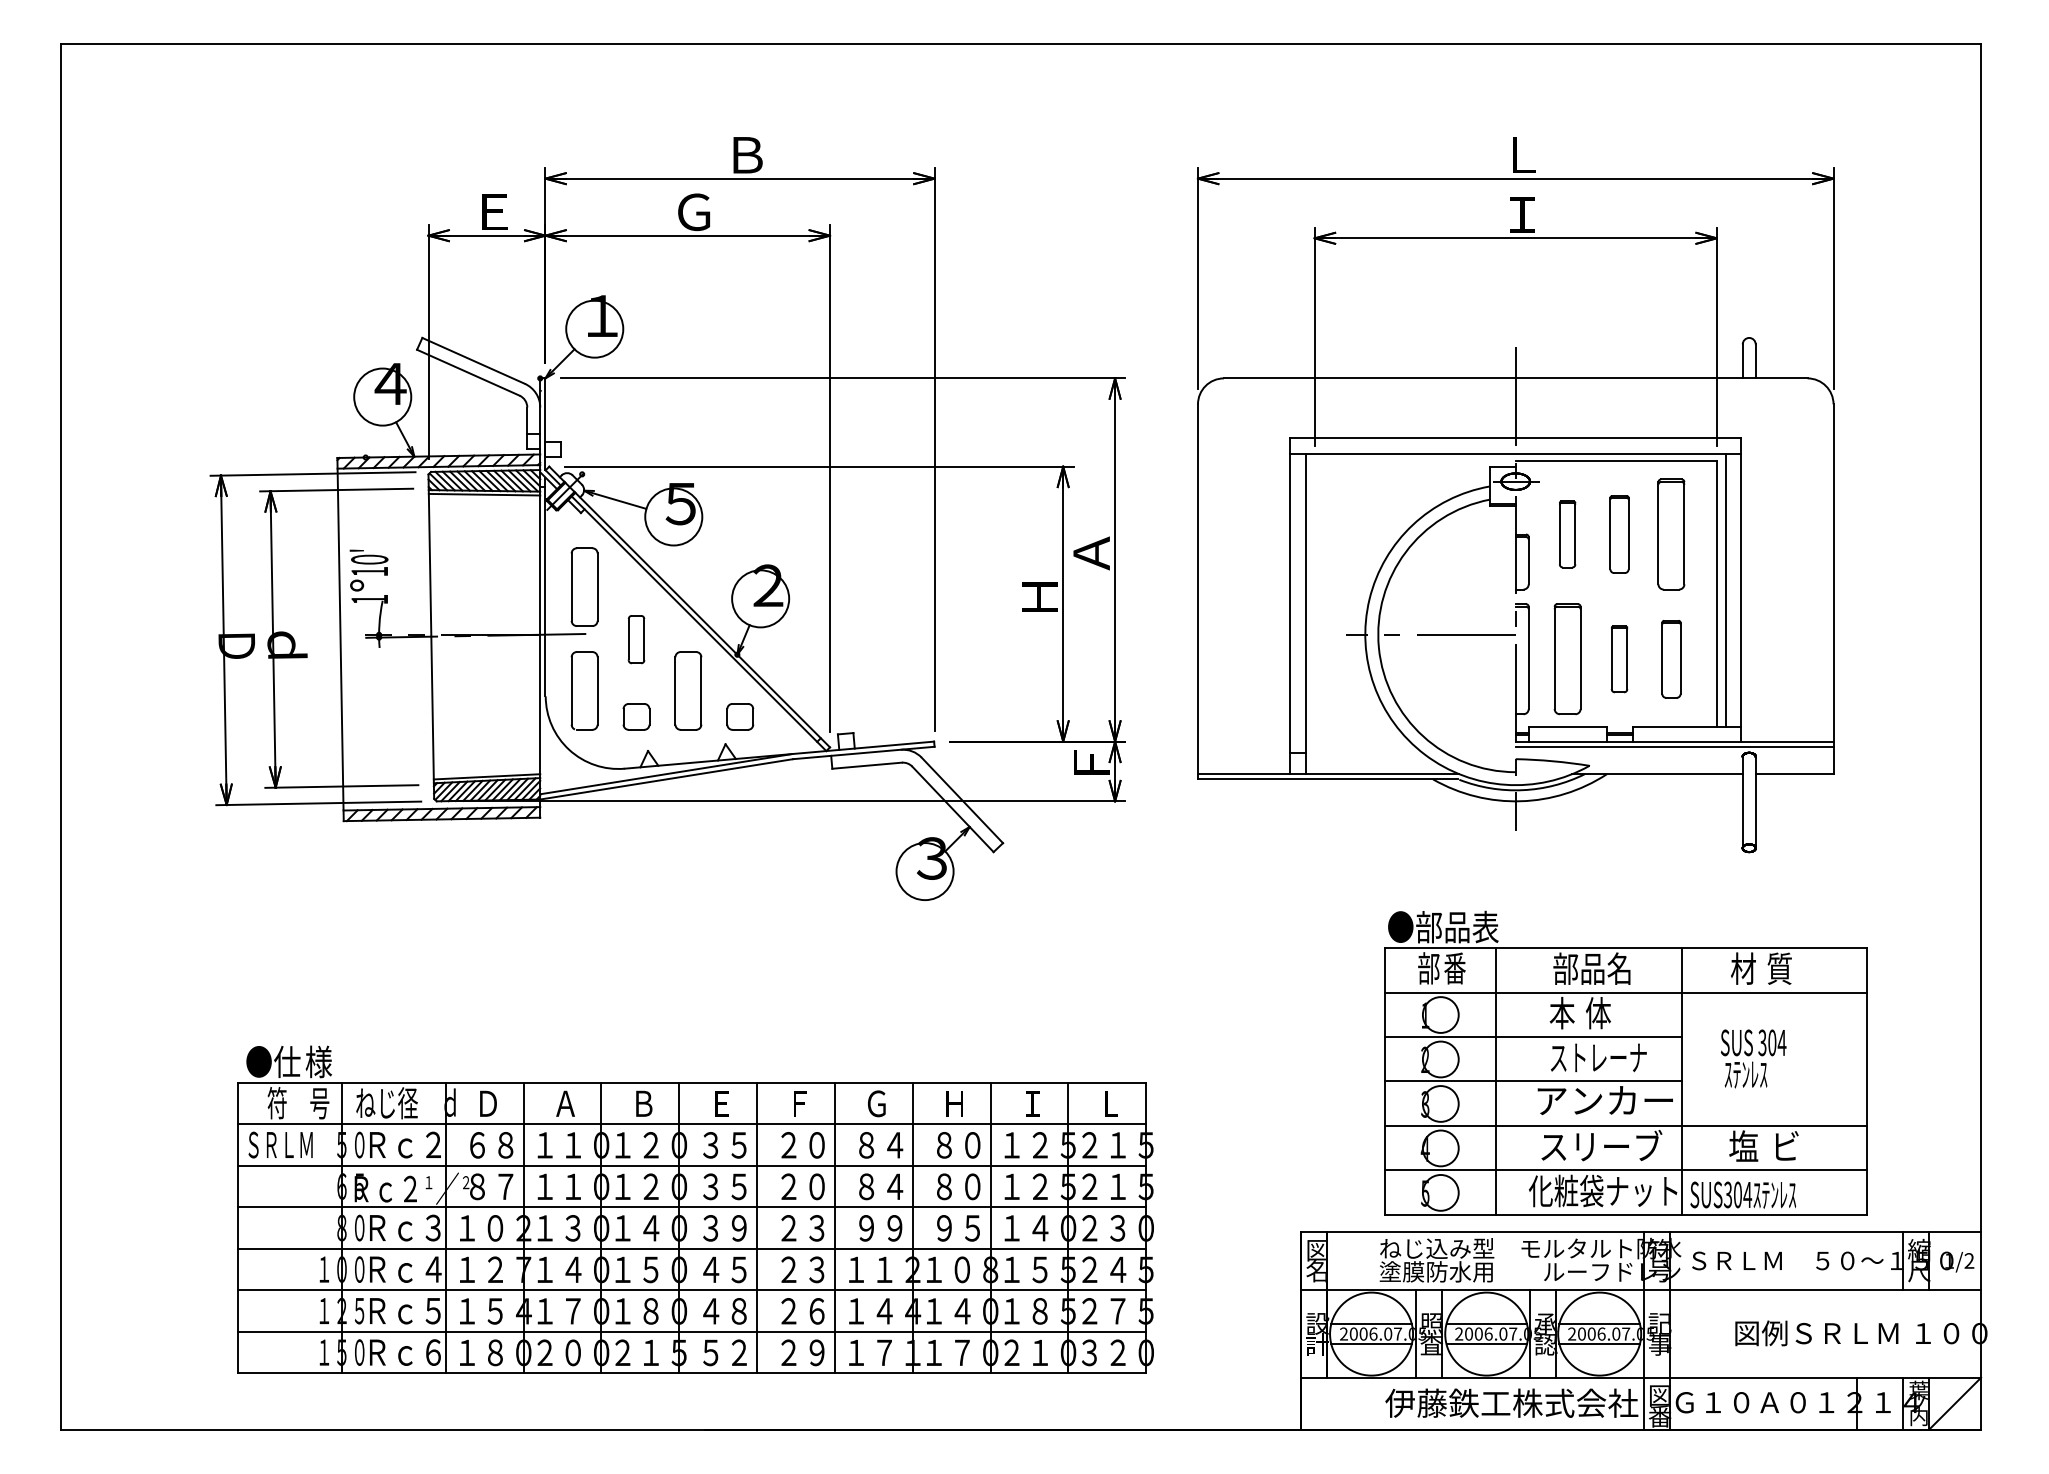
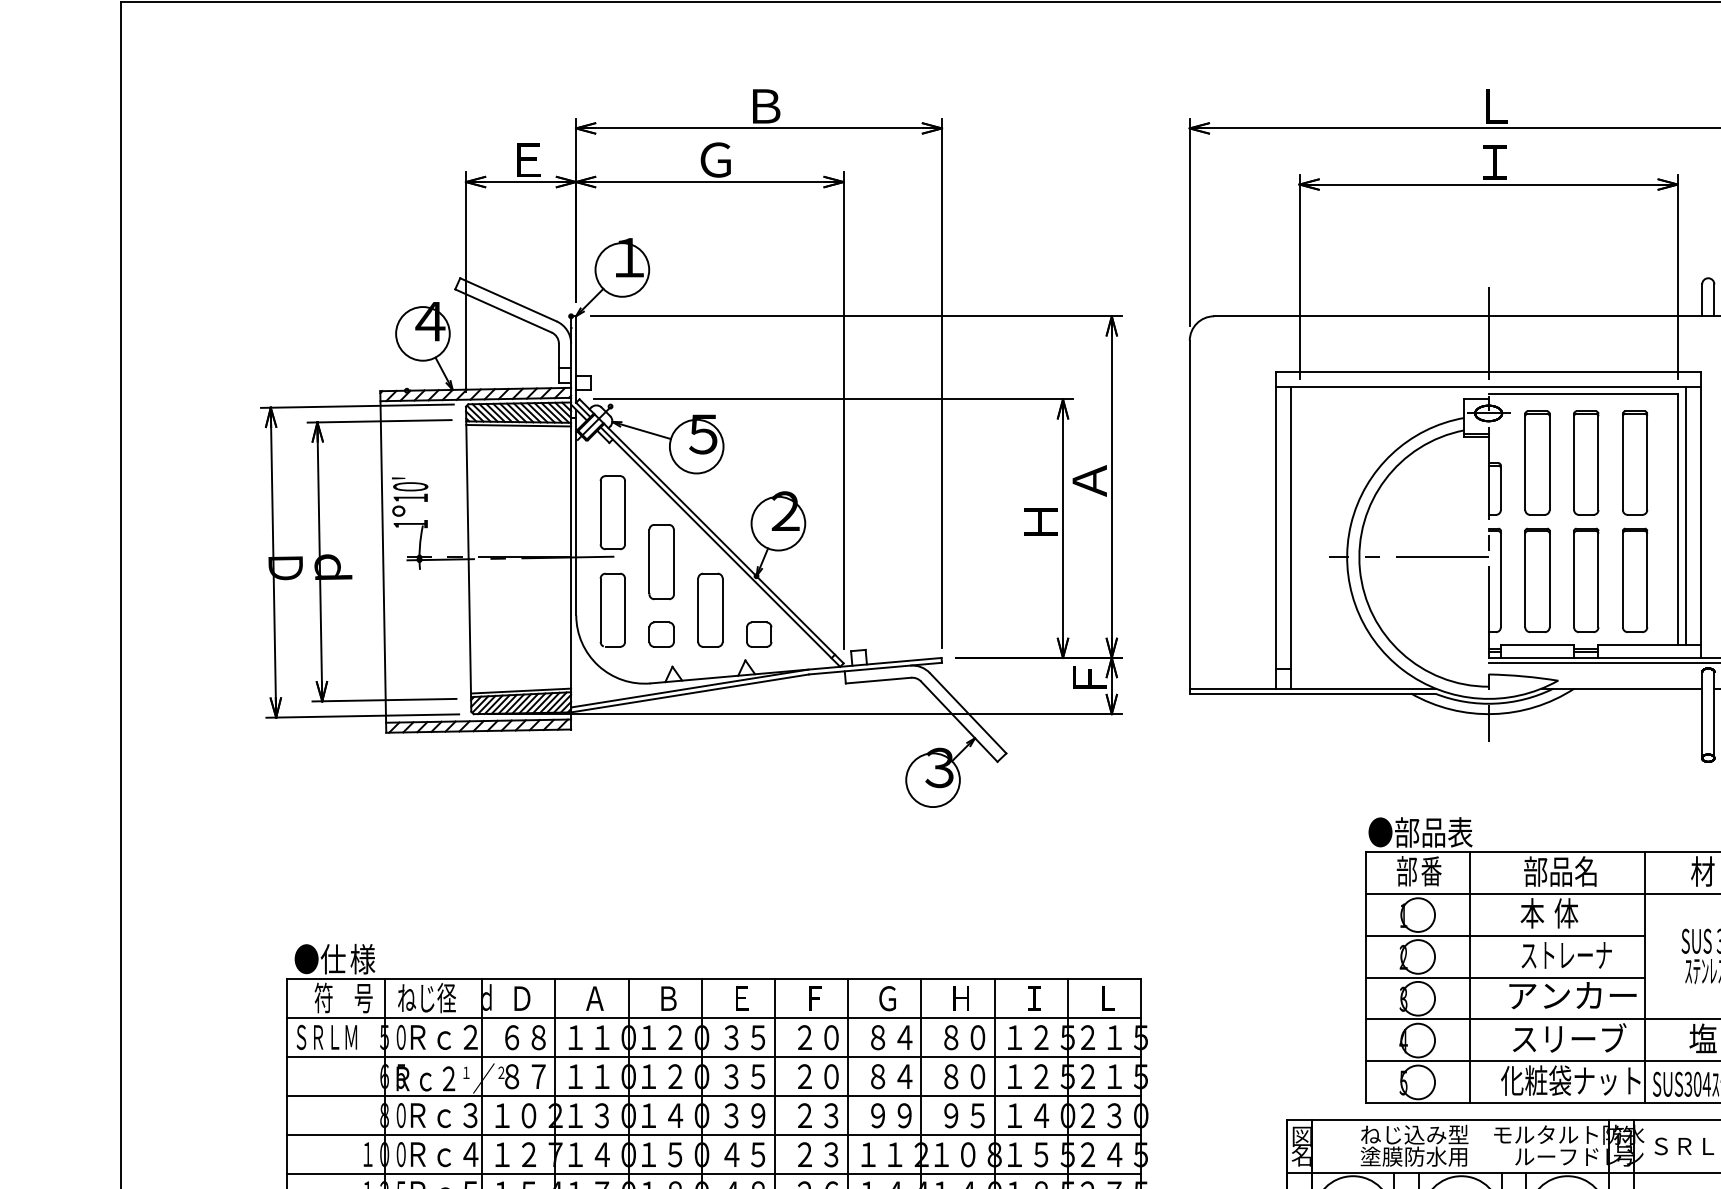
part: (1567, 534) -> (1537, 463), size x1.67
part: (1619, 534) -> (1586, 463), size x1.43
part: (636, 639) -> (661, 561), size x1.67
part: (1619, 659) -> (1586, 580), size x1.67
part: (1671, 659) -> (1635, 580), size x1.43

